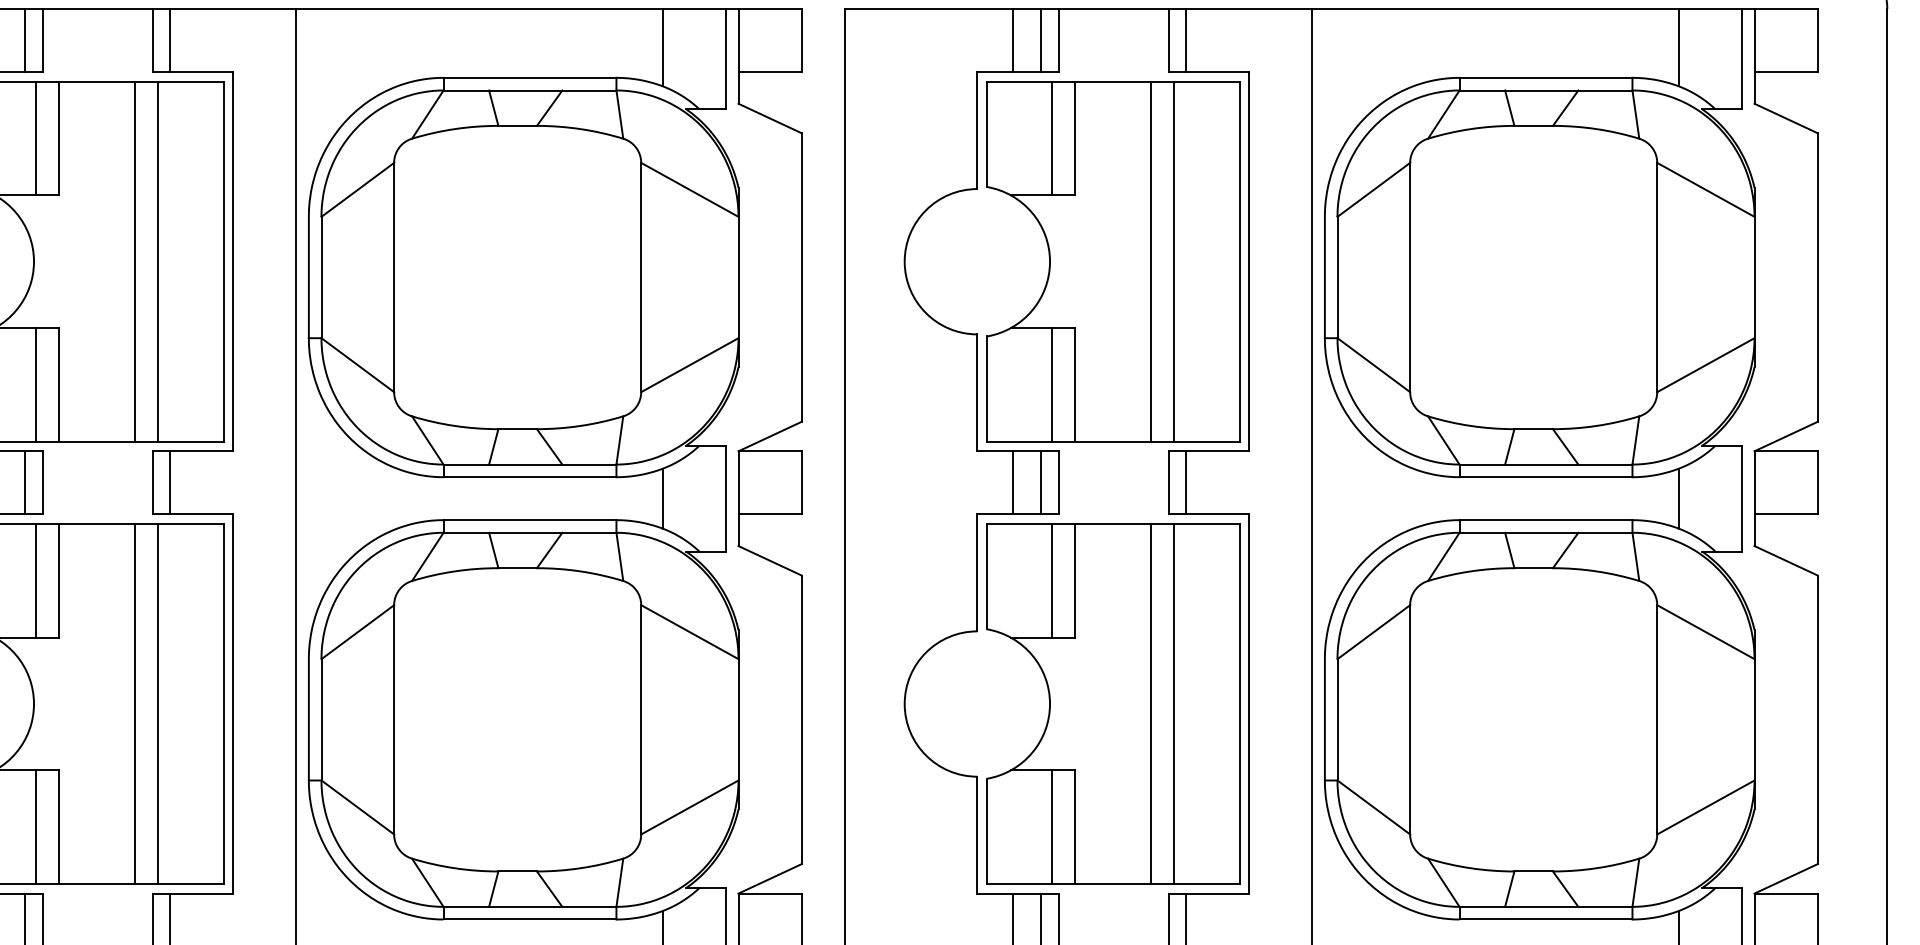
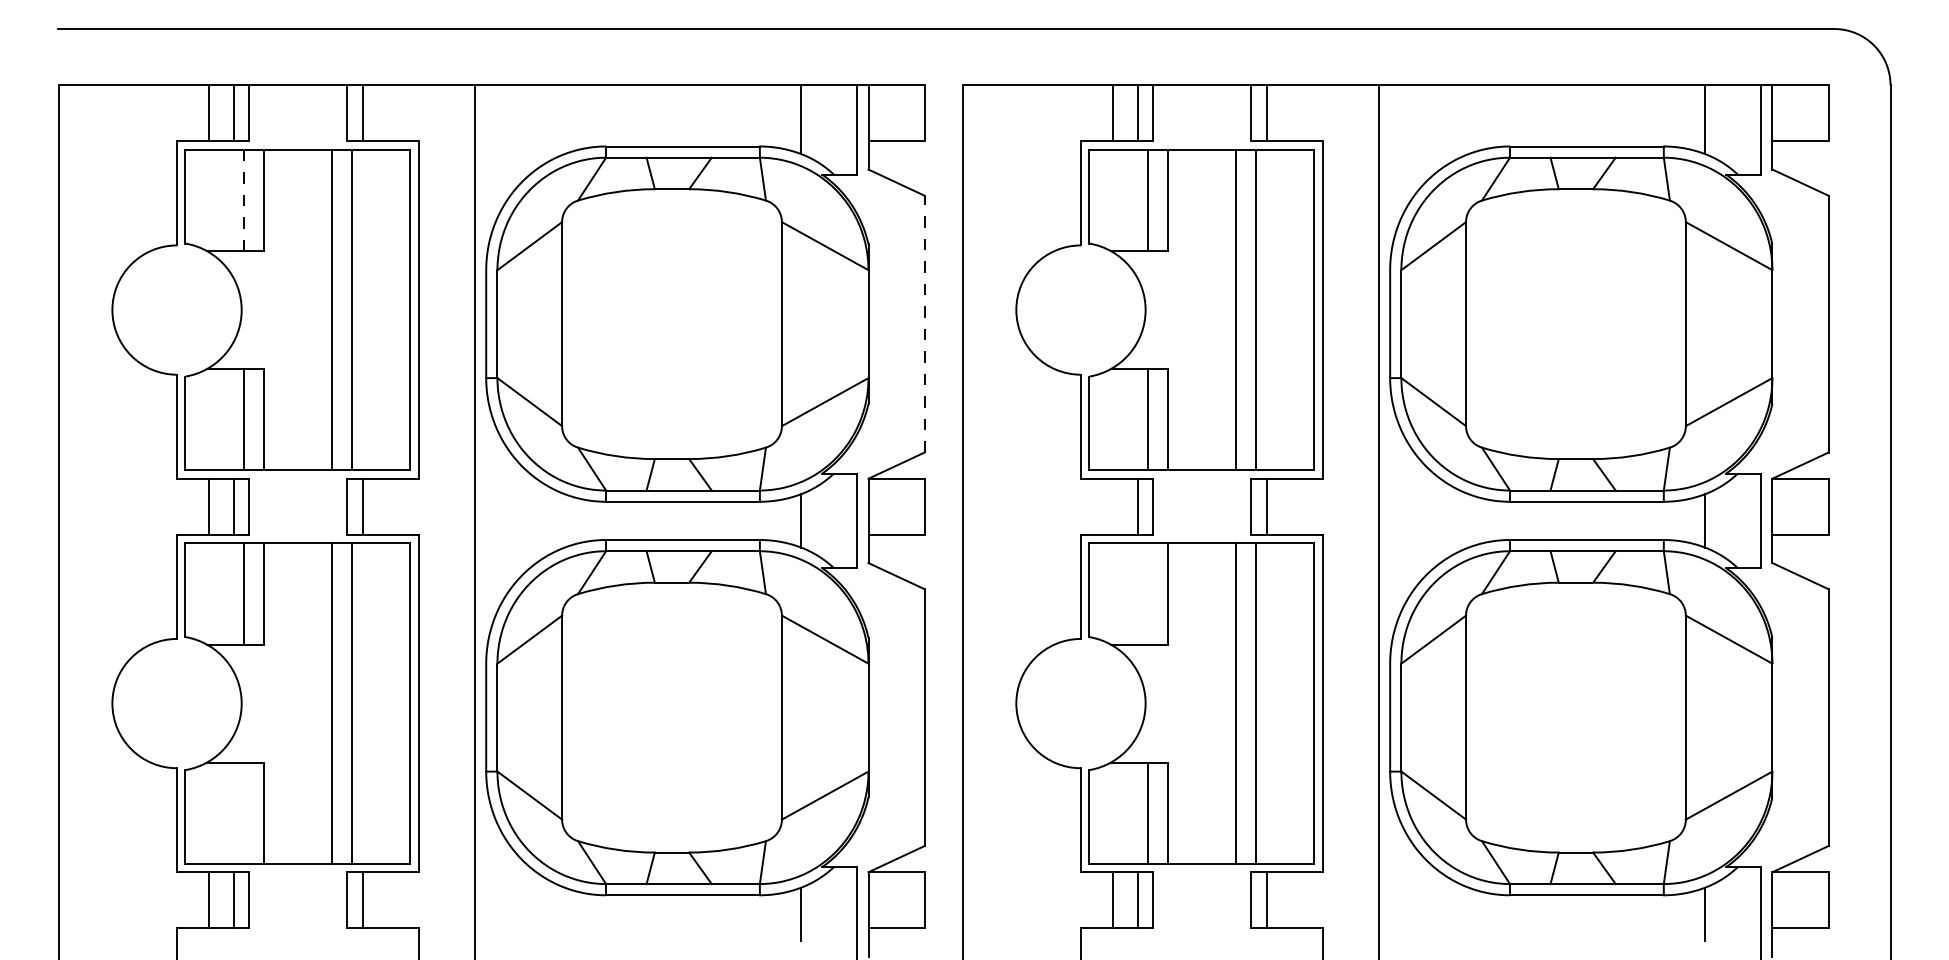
line: (36, 138) -> (243, 200), solid -> dashed
line: (801, 276) -> (924, 323), solid -> dashed
line: (1013, 482) -> (1113, 506), removed
line: (1052, 580) -> (1147, 593), removed
line: (36, 826) -> (243, 812), removed

